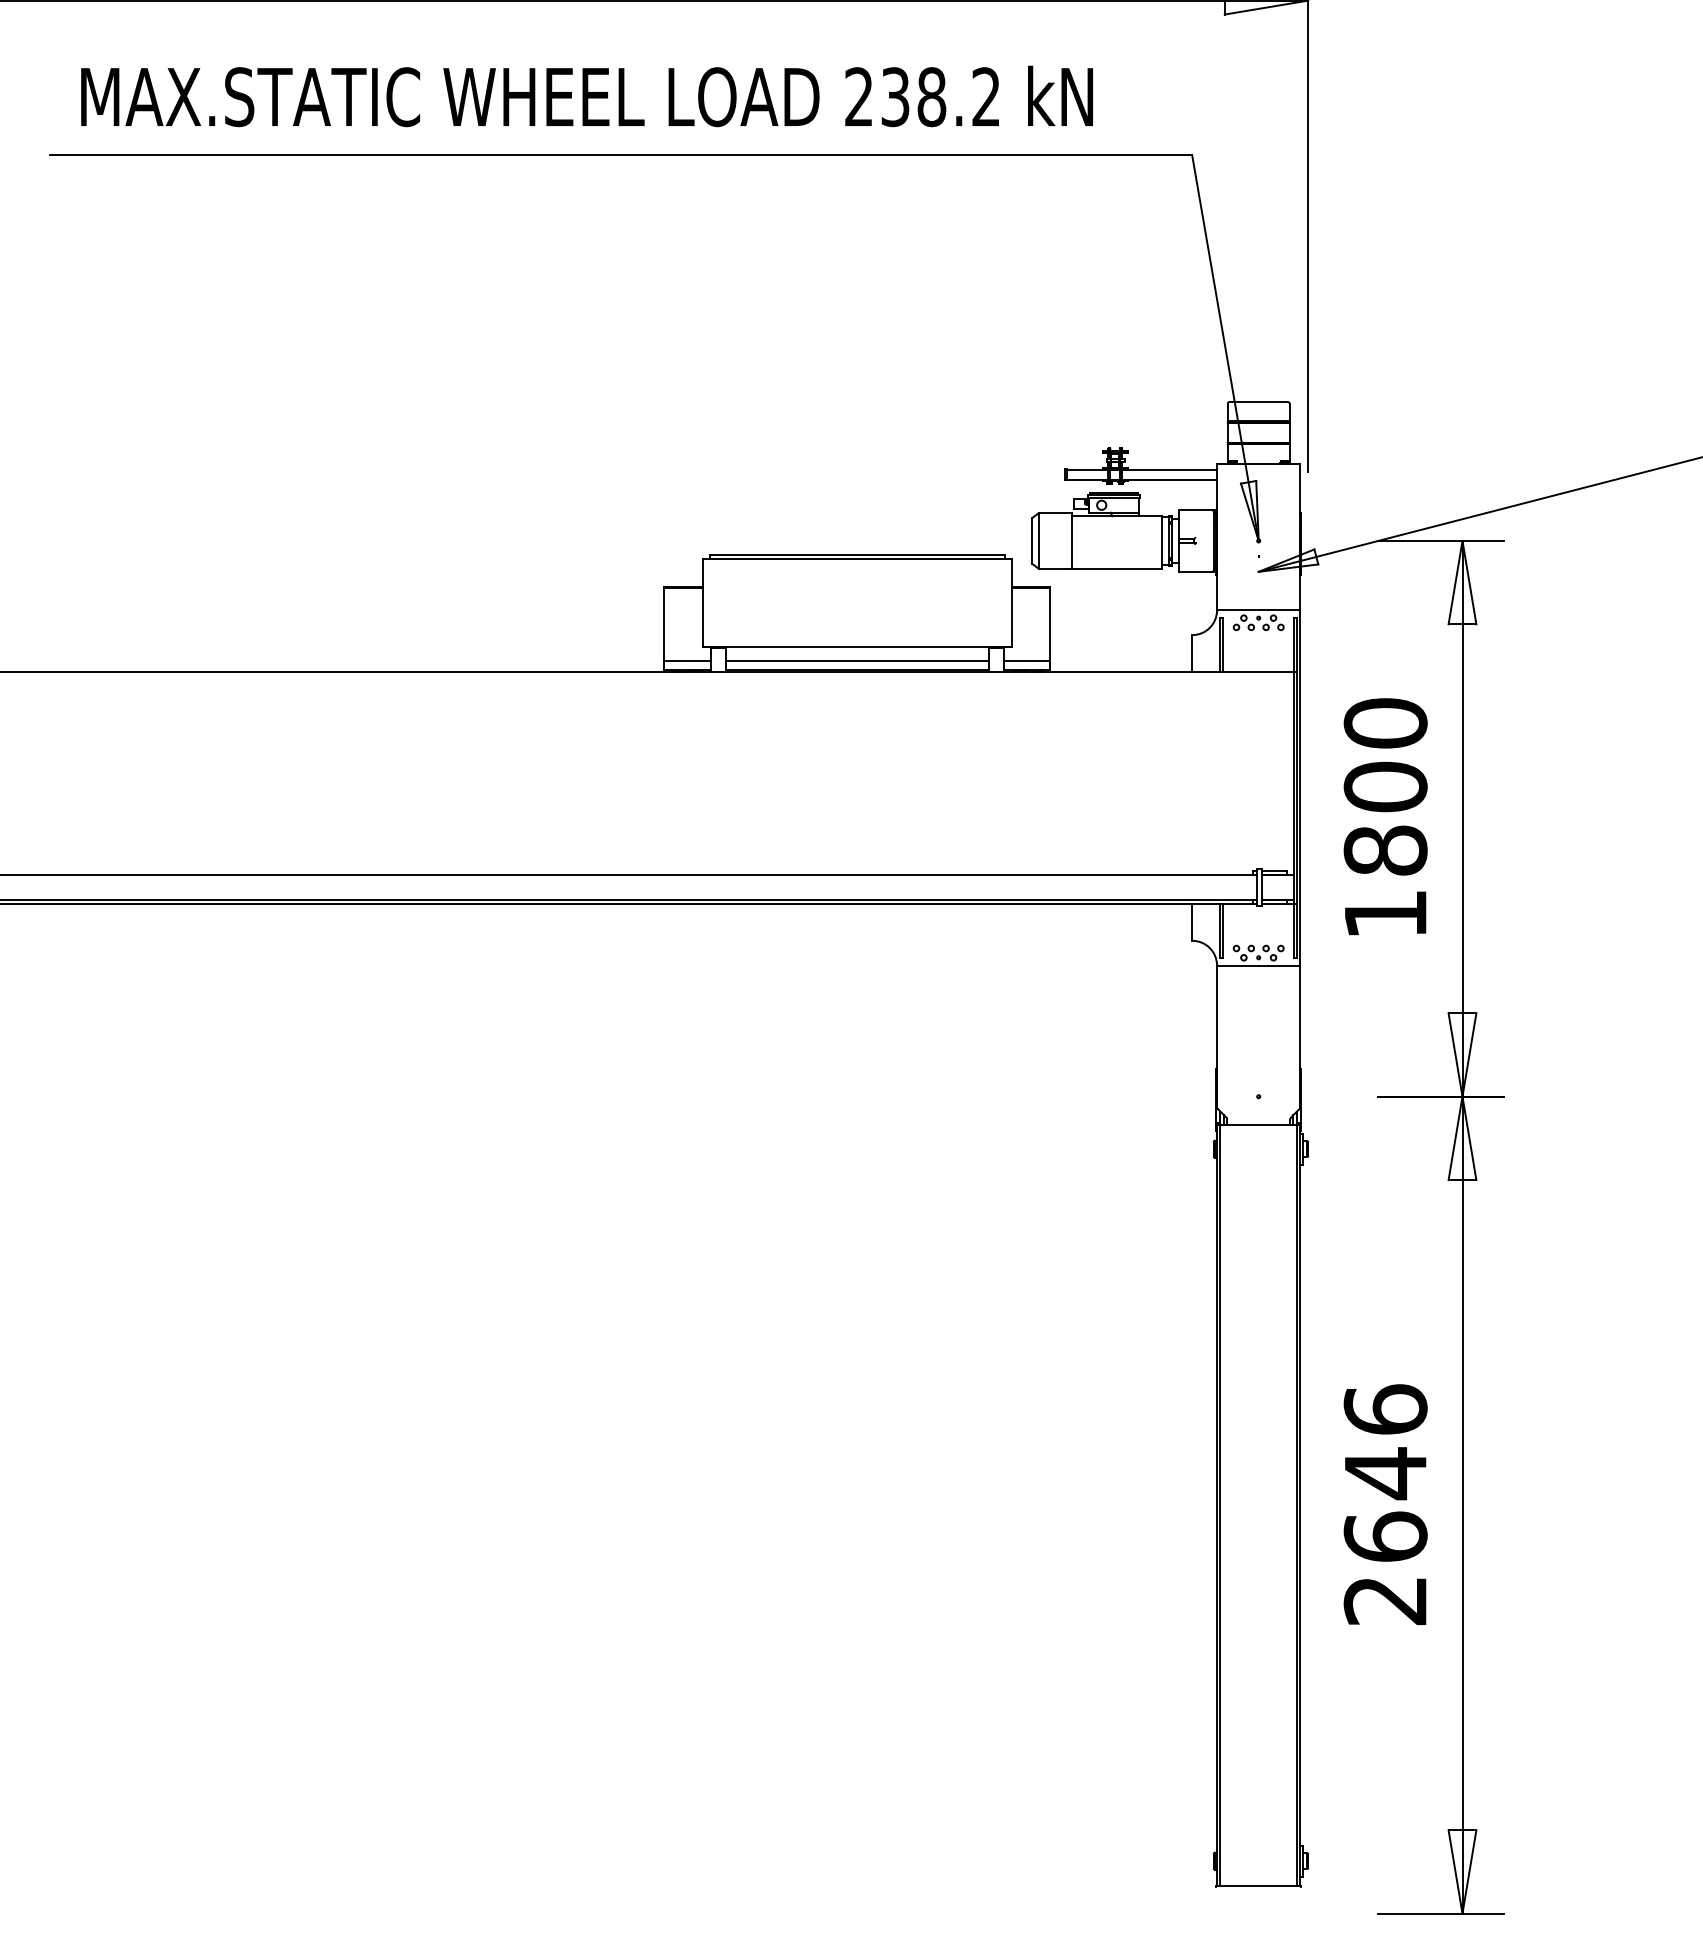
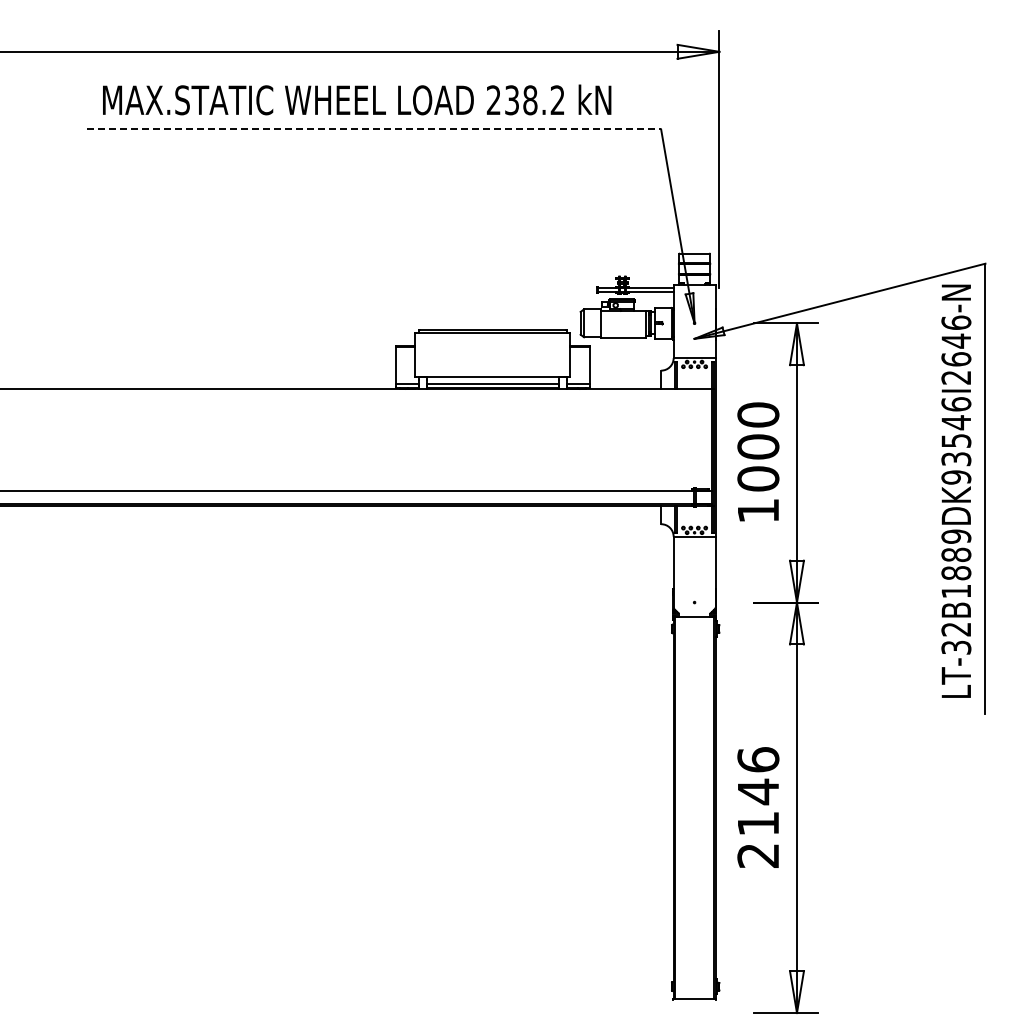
line: (621, 155) -> (374, 129), solid -> dashed
text: (1385, 849) -> (758, 478), 1800 -> 1000
text: (1385, 1536) -> (758, 823), 2646 -> 2146

